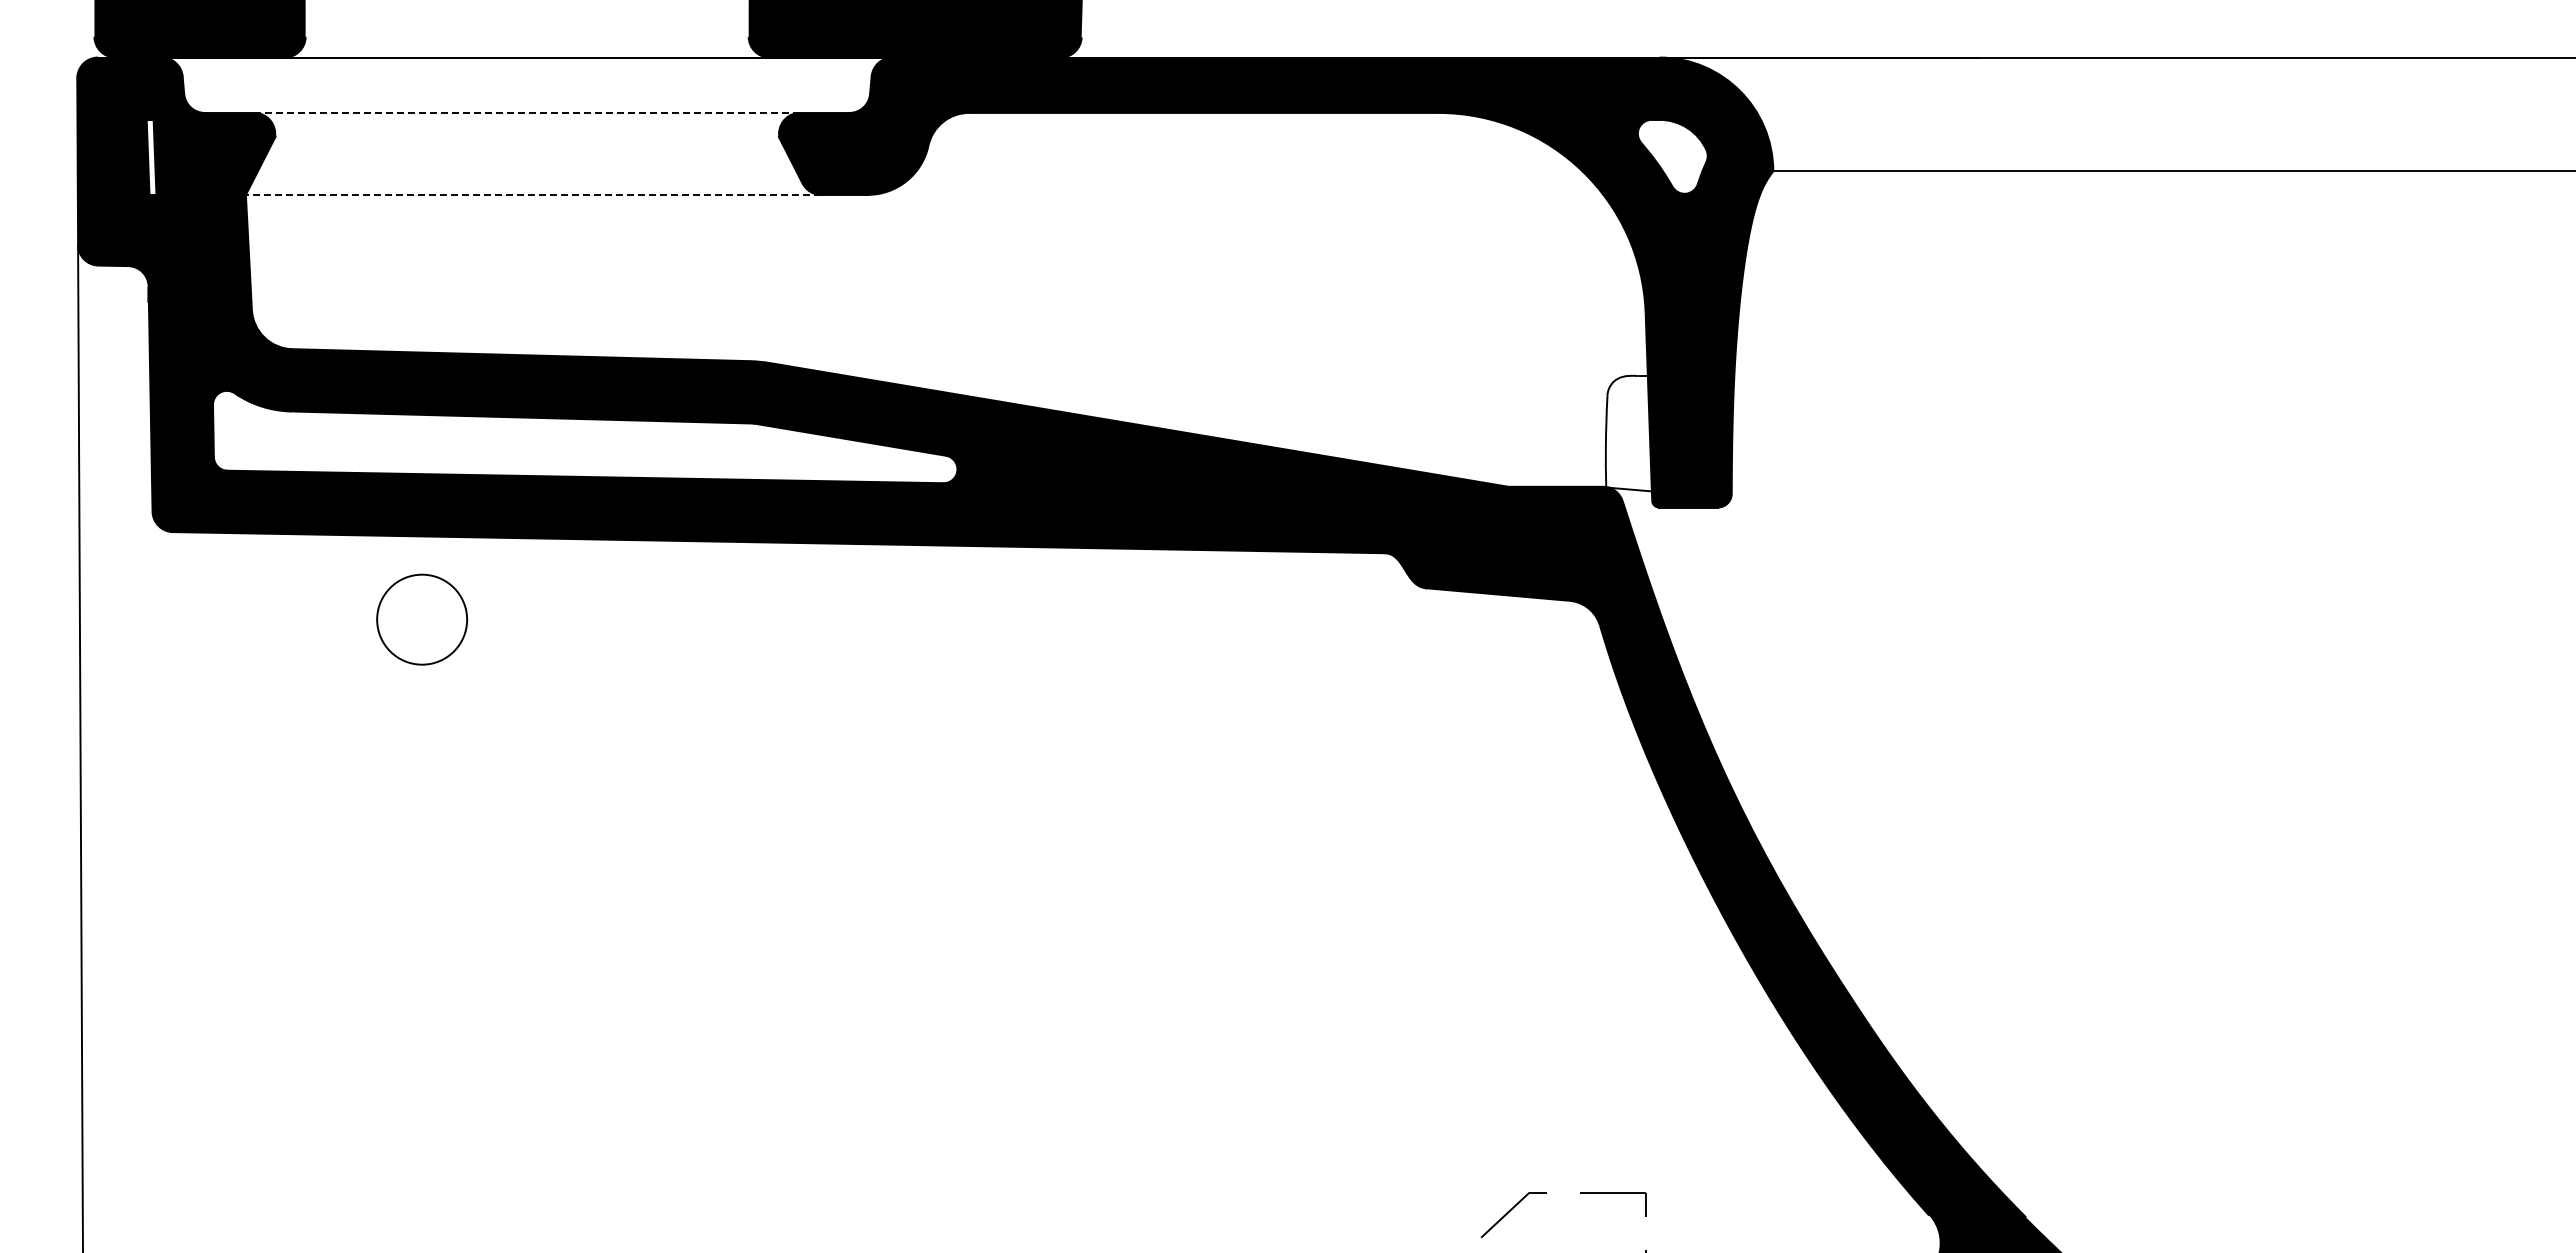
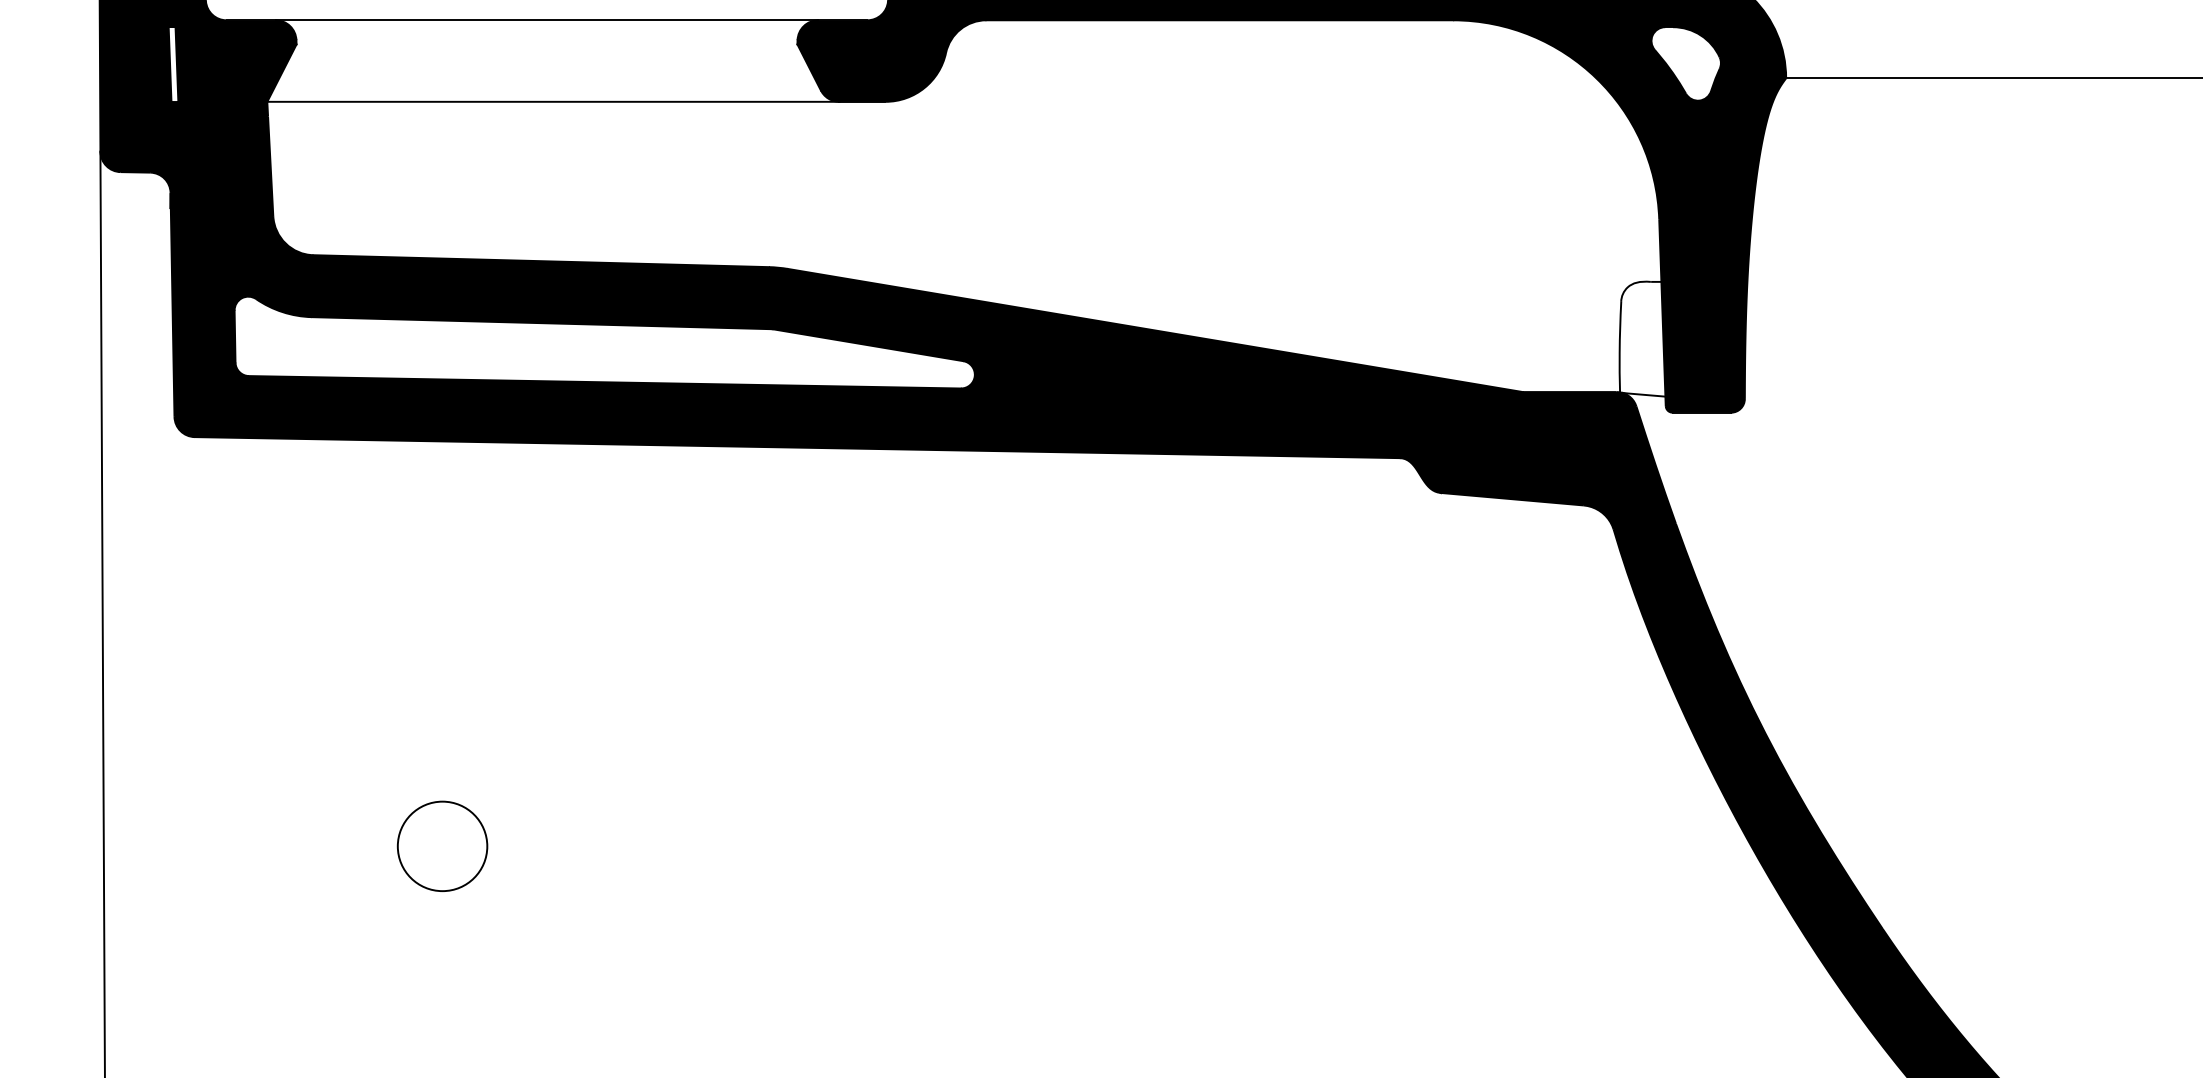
line: (527, 112) -> (547, 19), dashed -> solid
line: (533, 194) -> (553, 101), dashed -> solid
circle: (421, 619) -> (441, 846), moved

